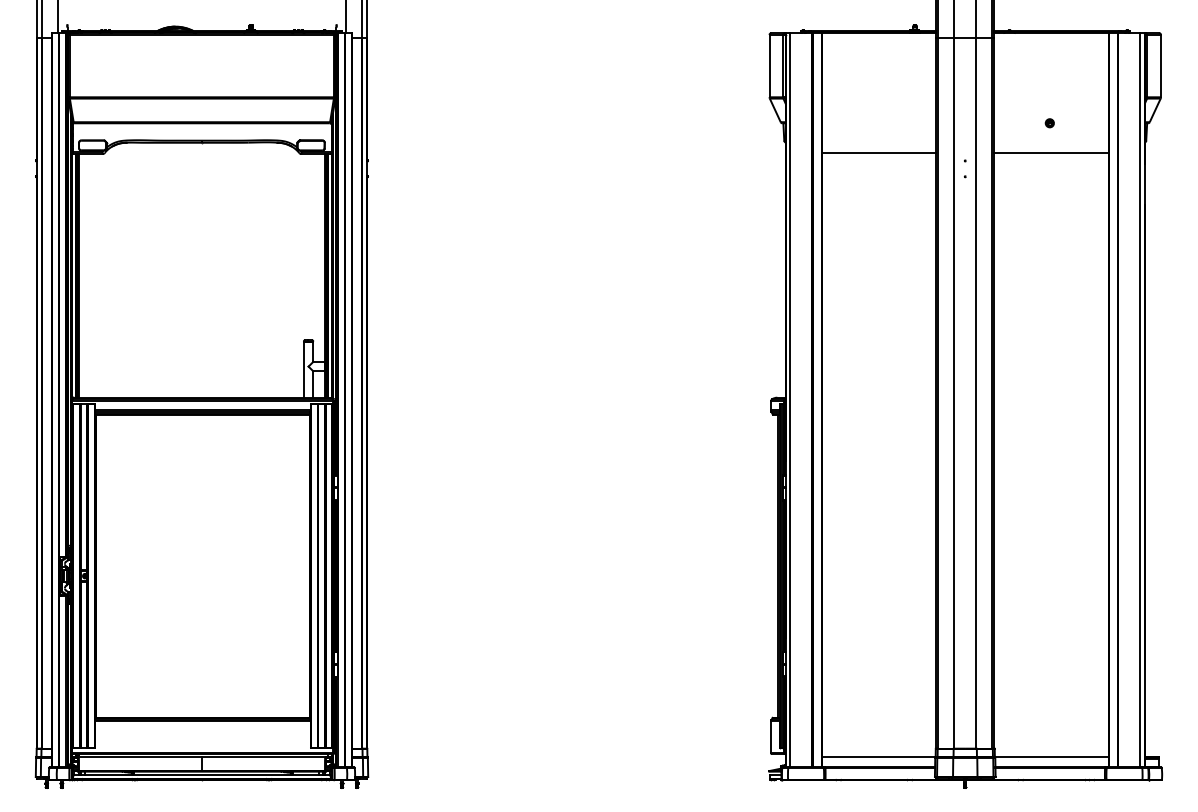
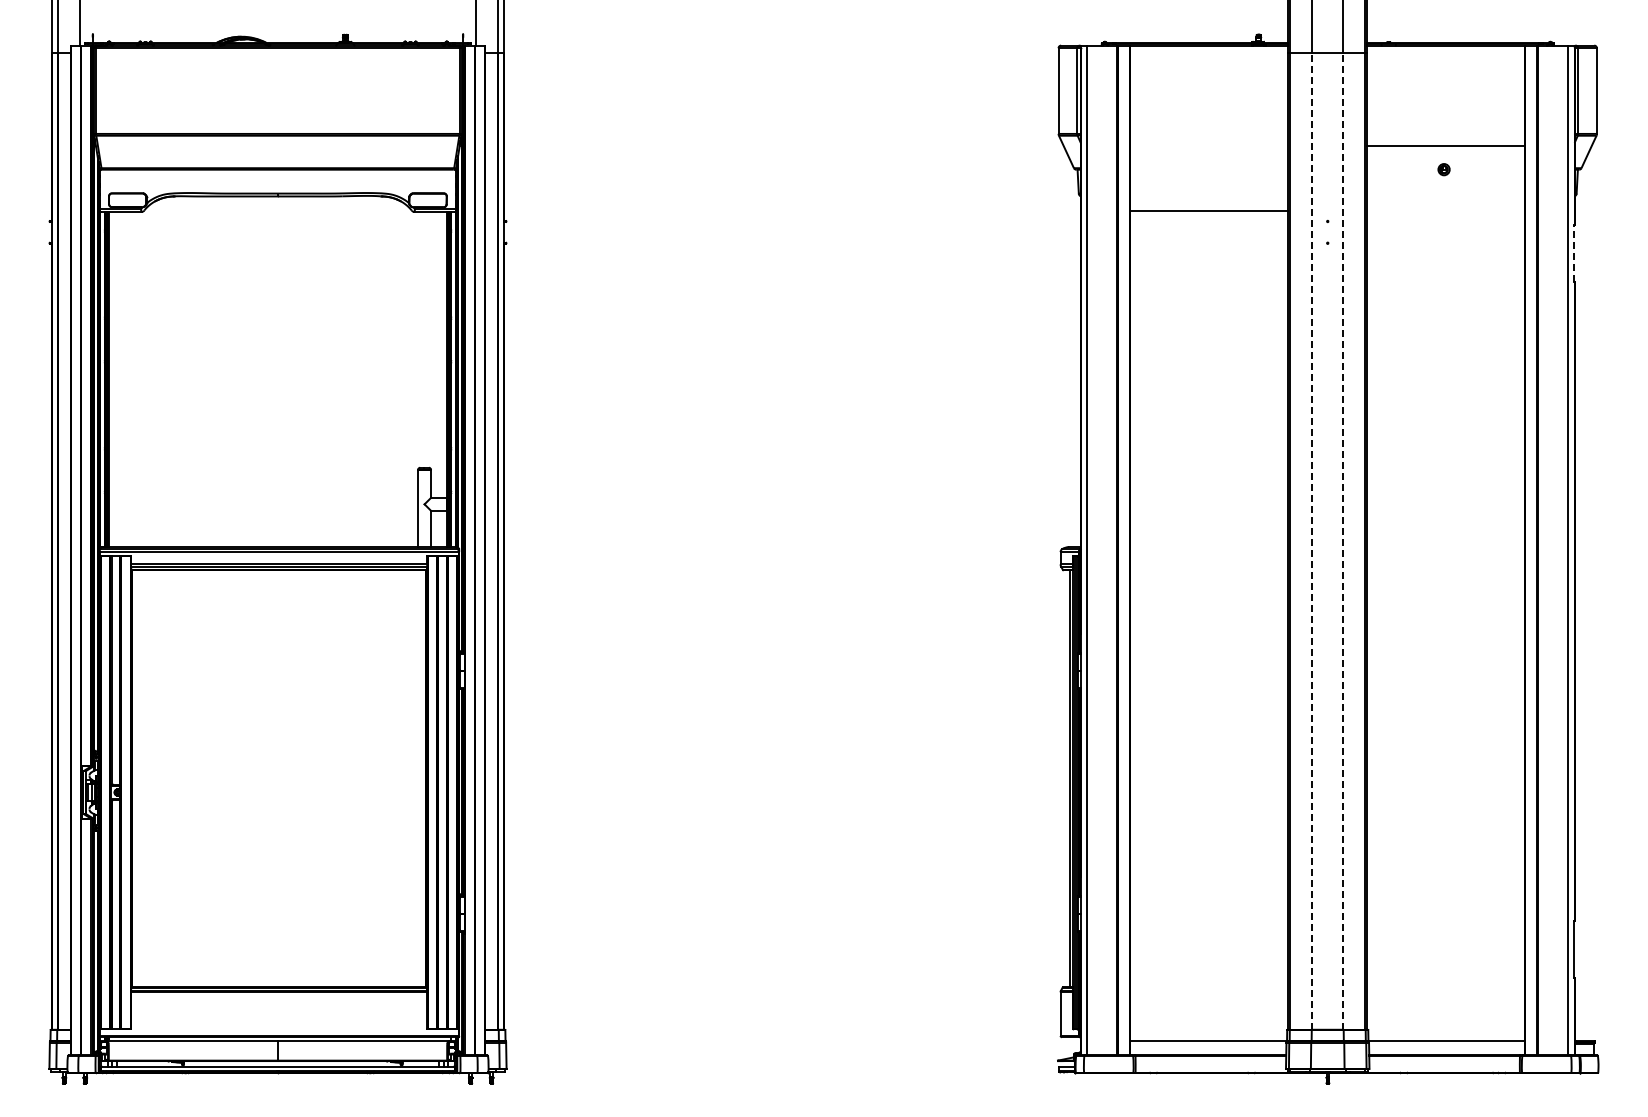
line: (1051, 153) -> (1446, 146), moved
line: (1144, 184) -> (1574, 253), solid -> dashed
line: (954, 393) -> (1312, 541), solid -> dashed
line: (976, 393) -> (1343, 541), solid -> dashed

